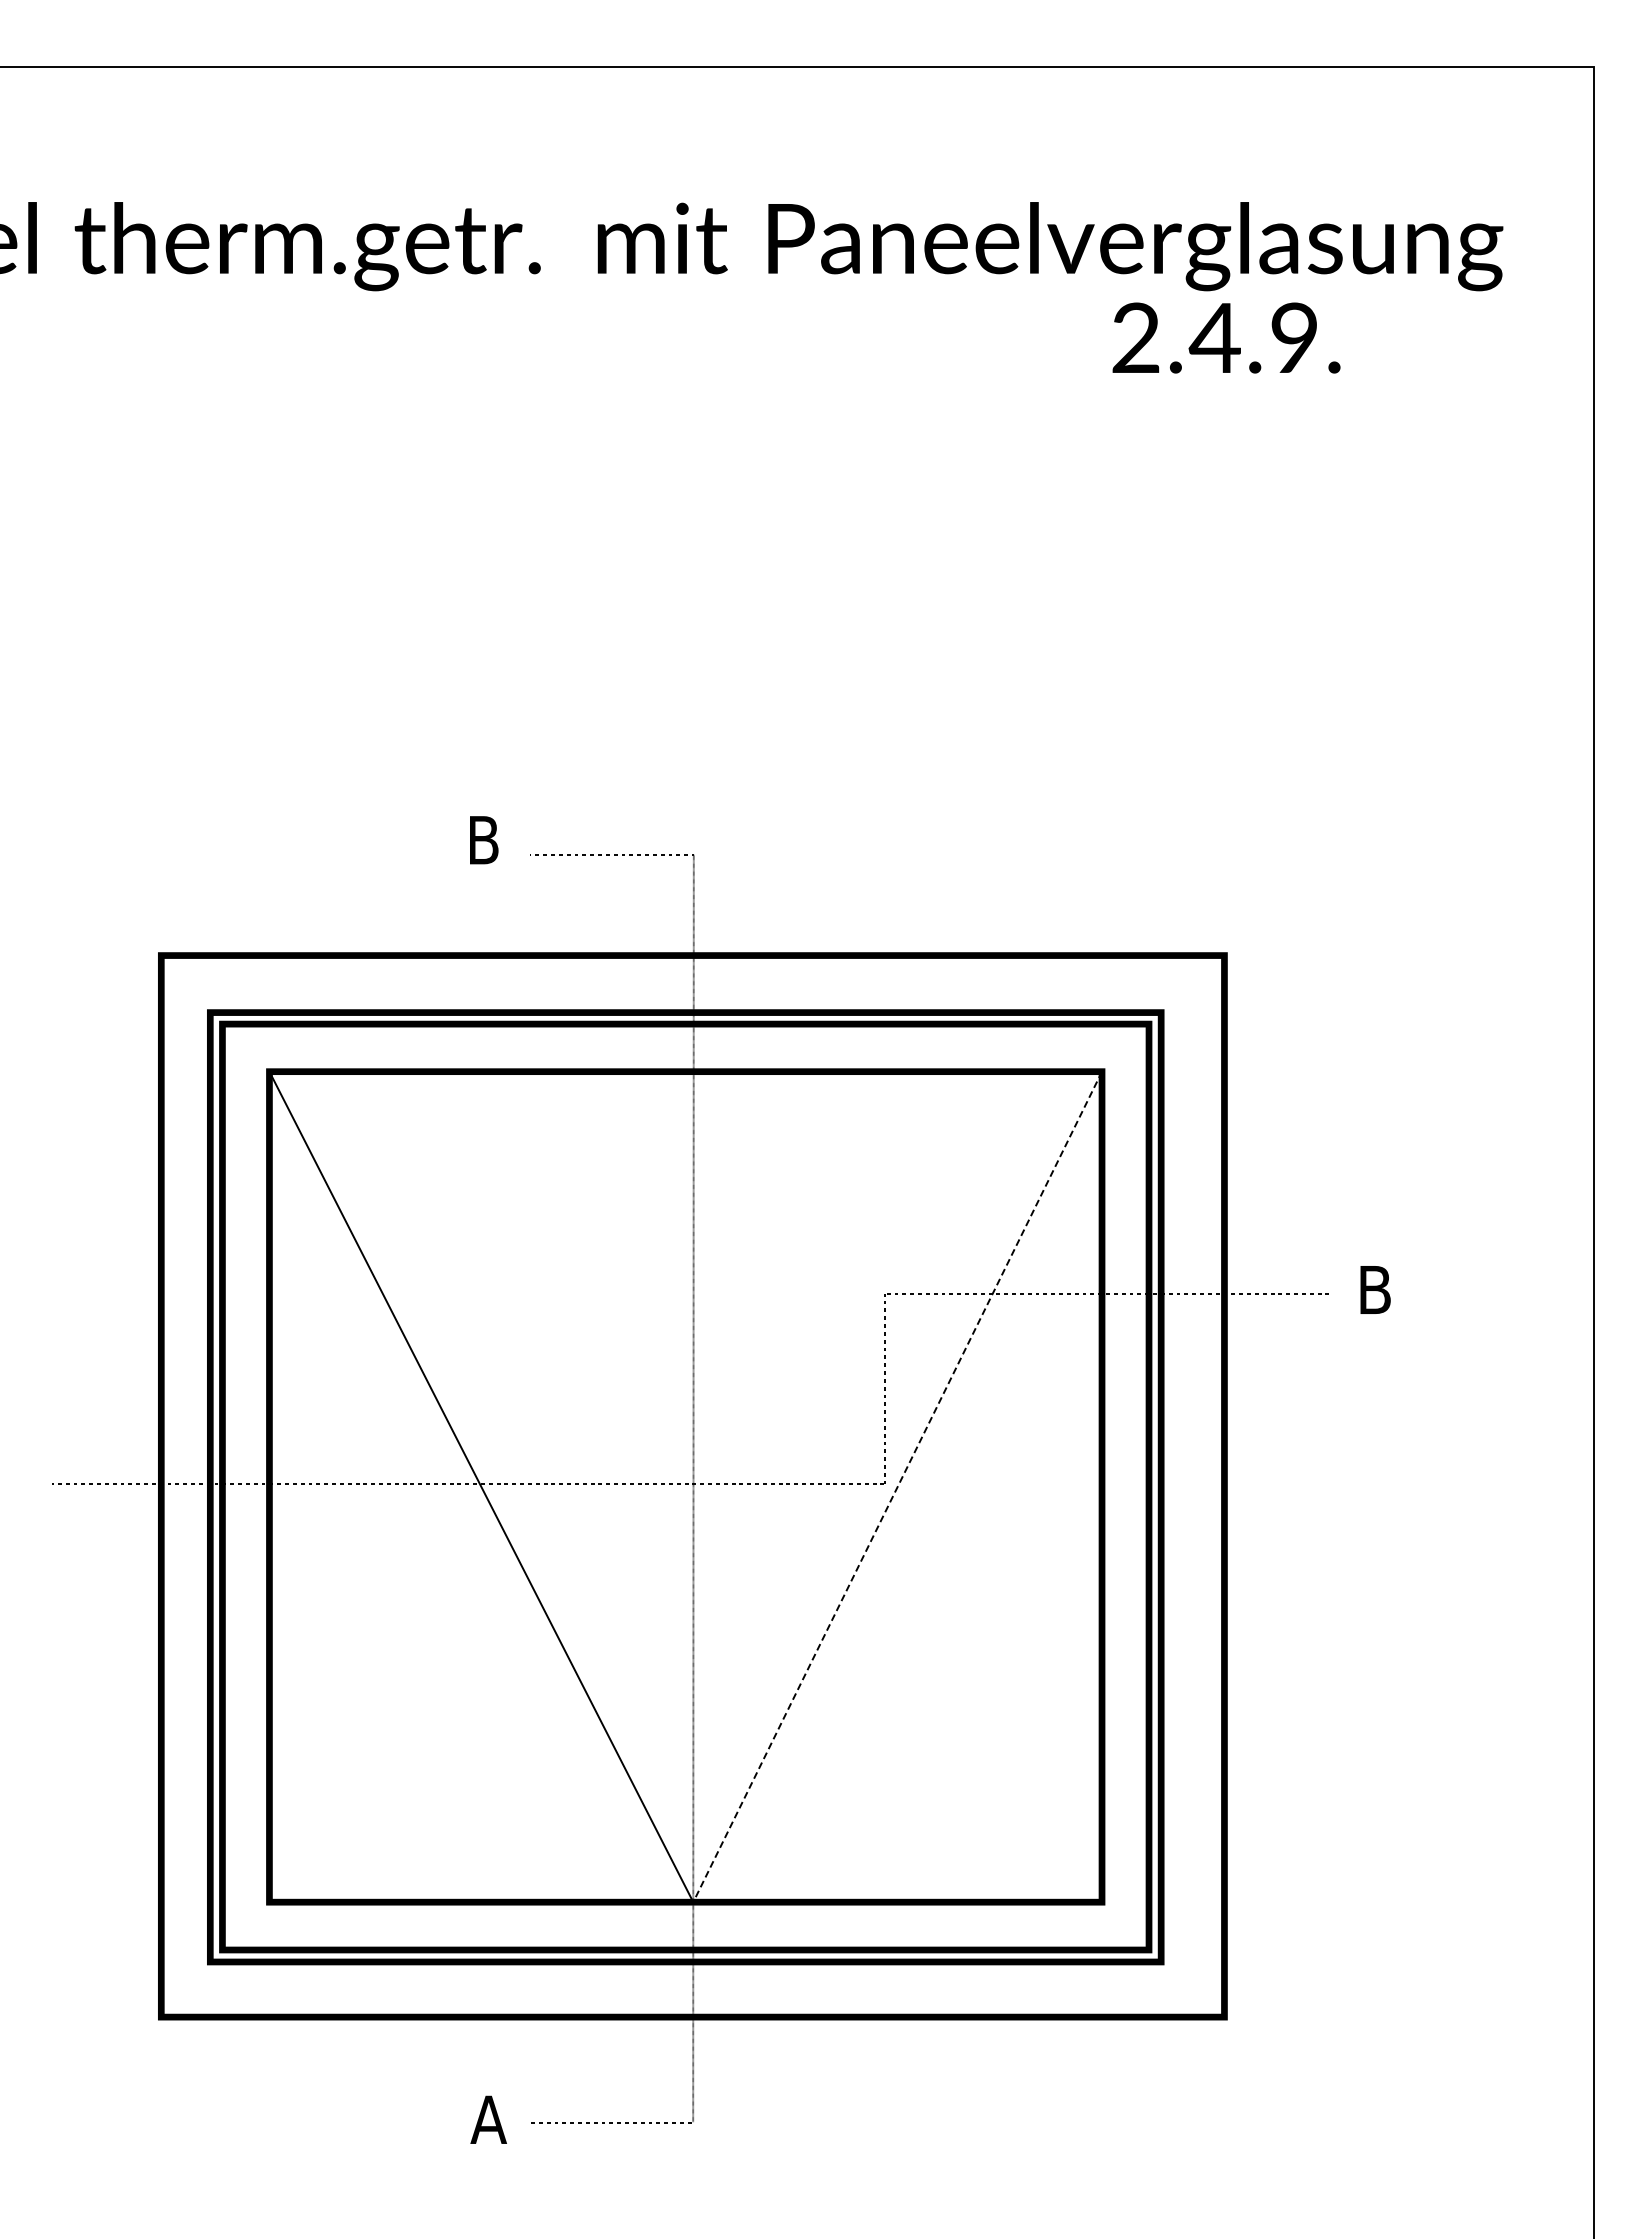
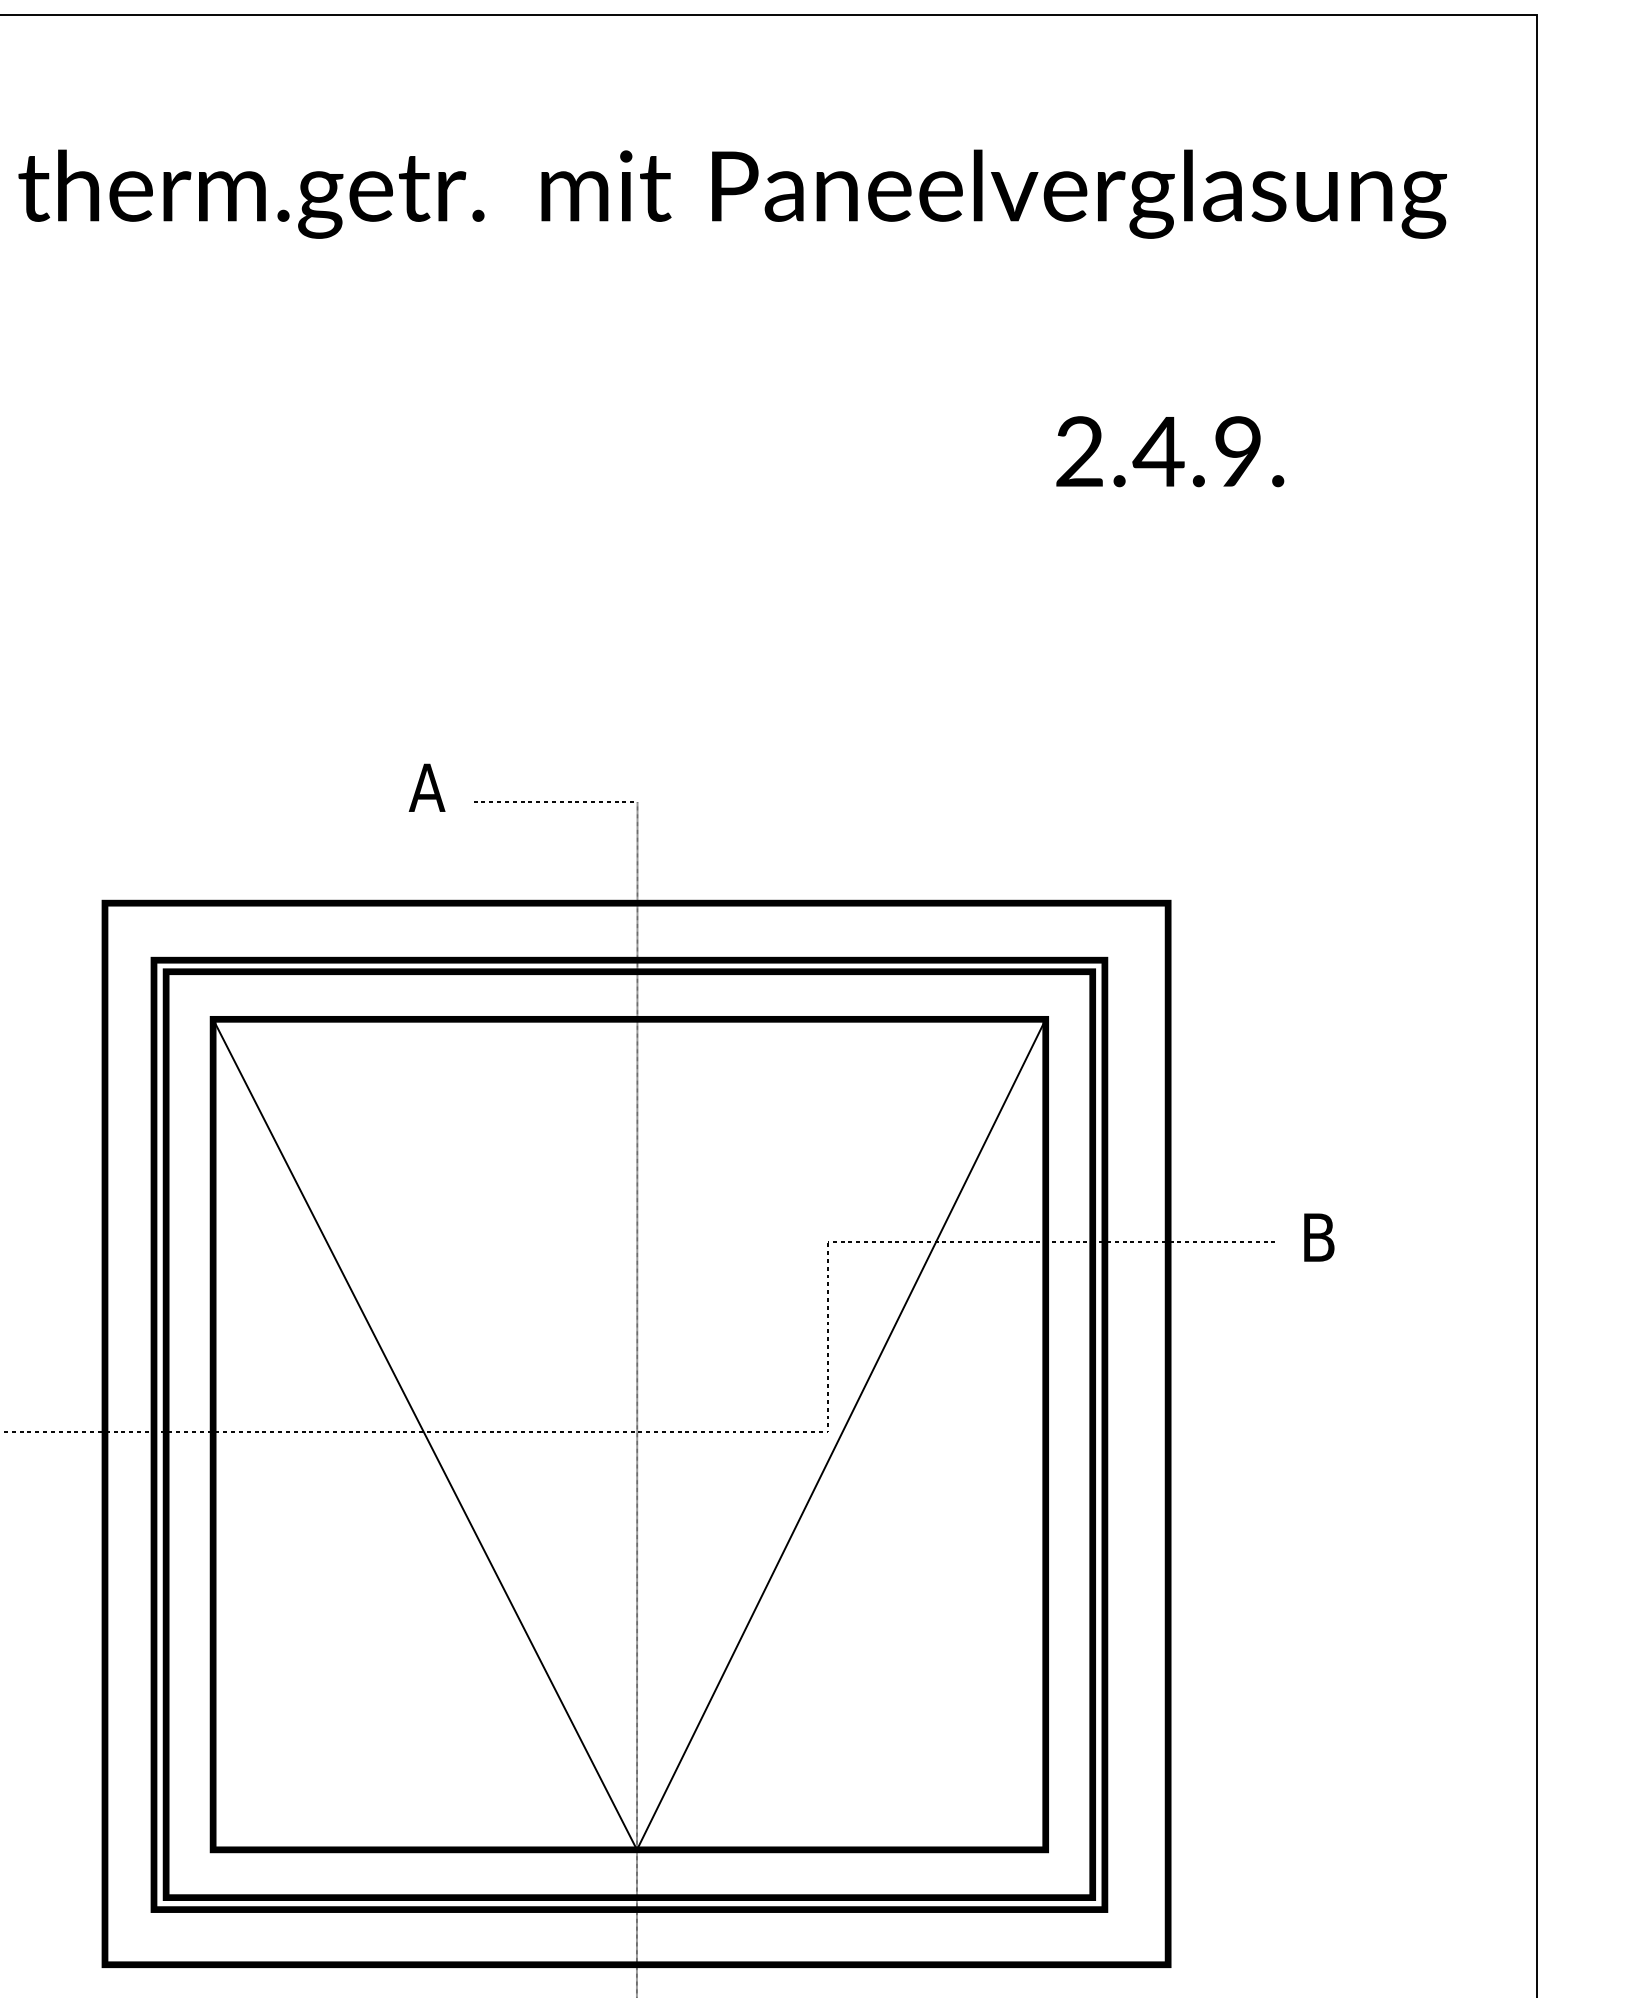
text: (1226, 337) -> (1170, 451), moved
text: (483, 840) -> (427, 788), B -> A
line: (897, 1486) -> (841, 1434), dashed -> solid

